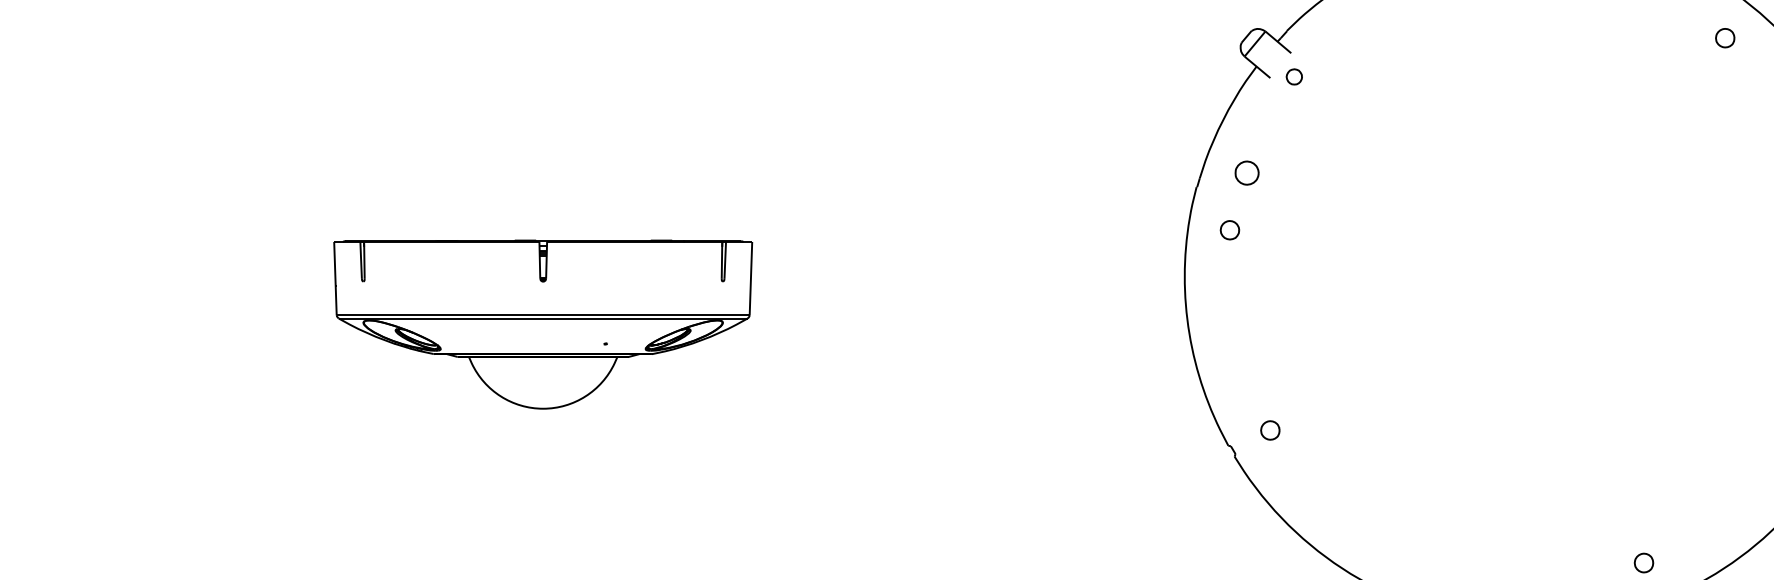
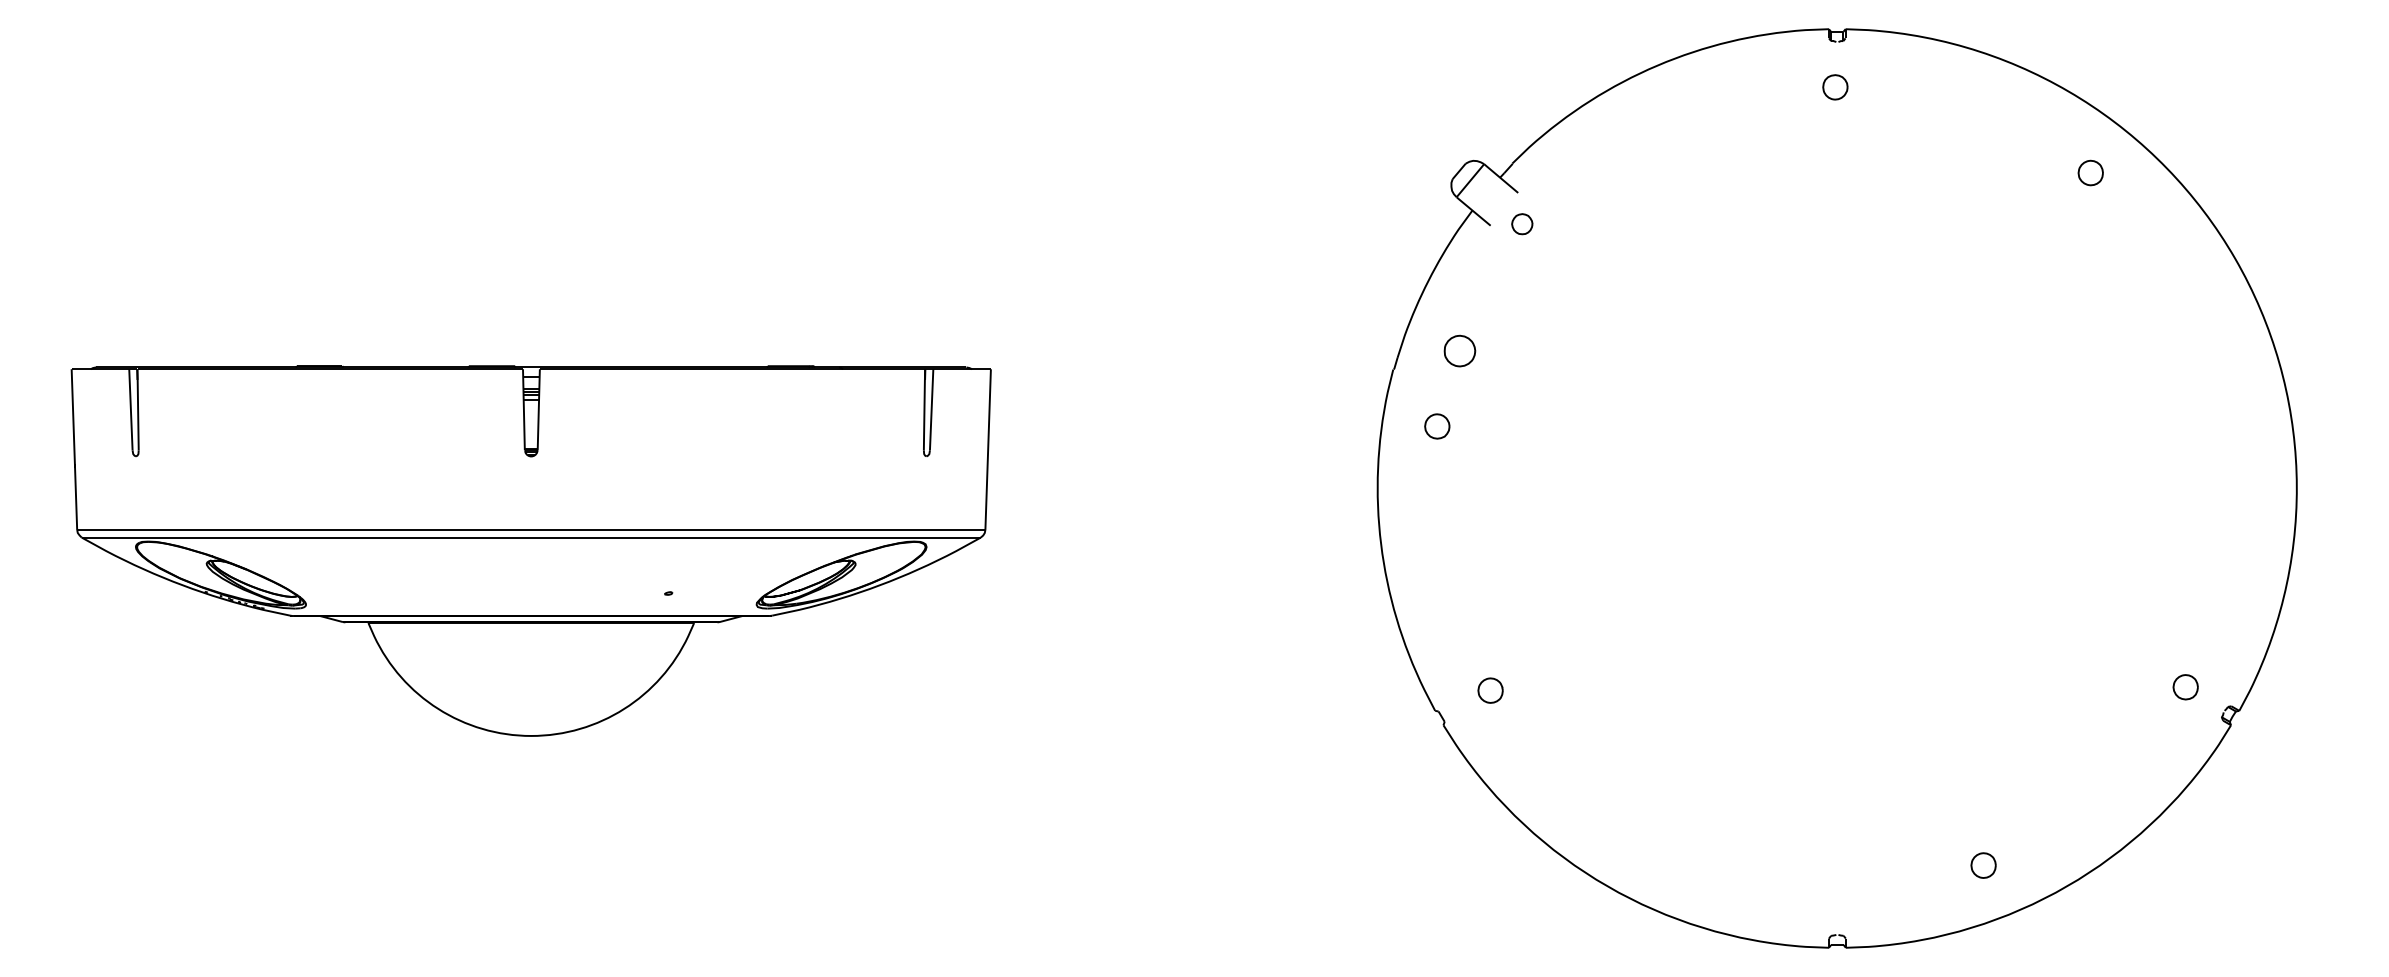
part: (542, 324) -> (530, 550), size x1.67

